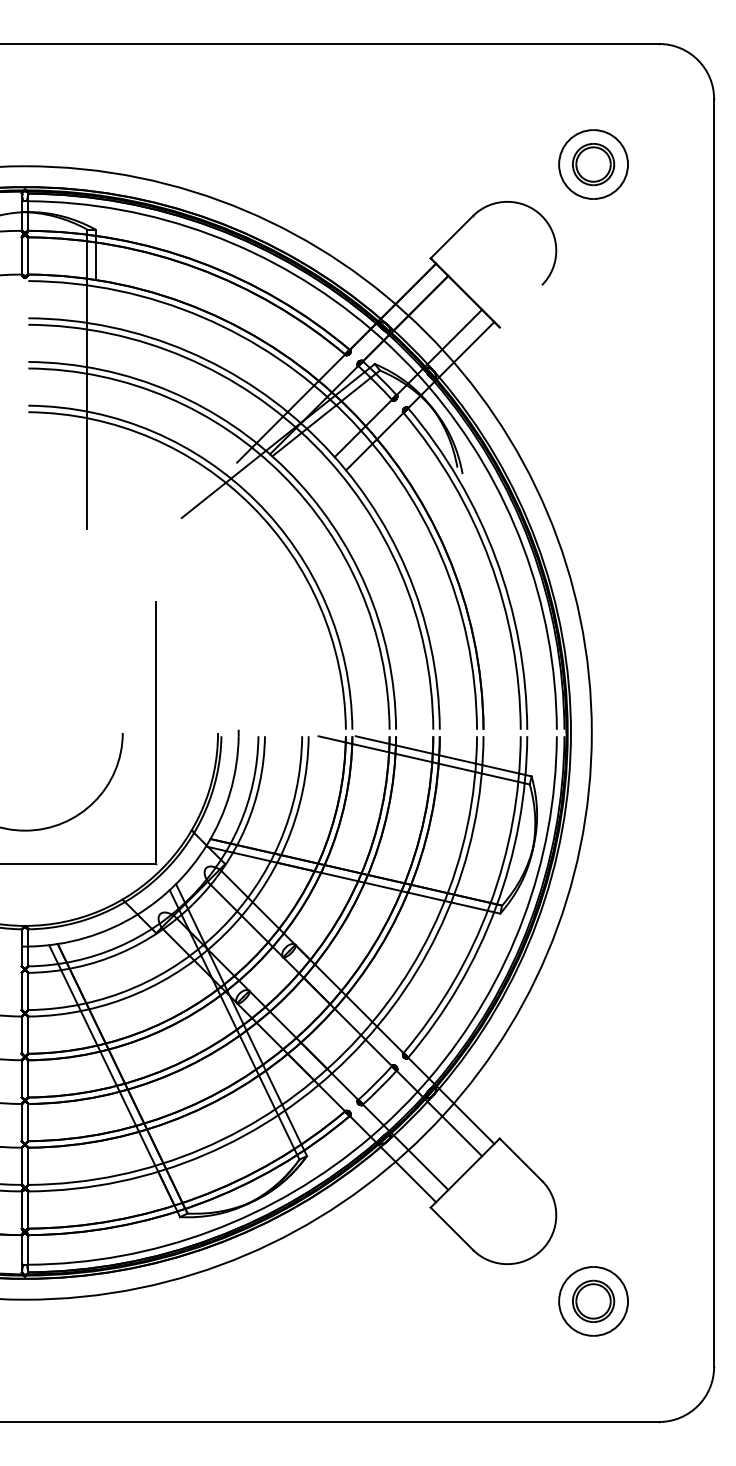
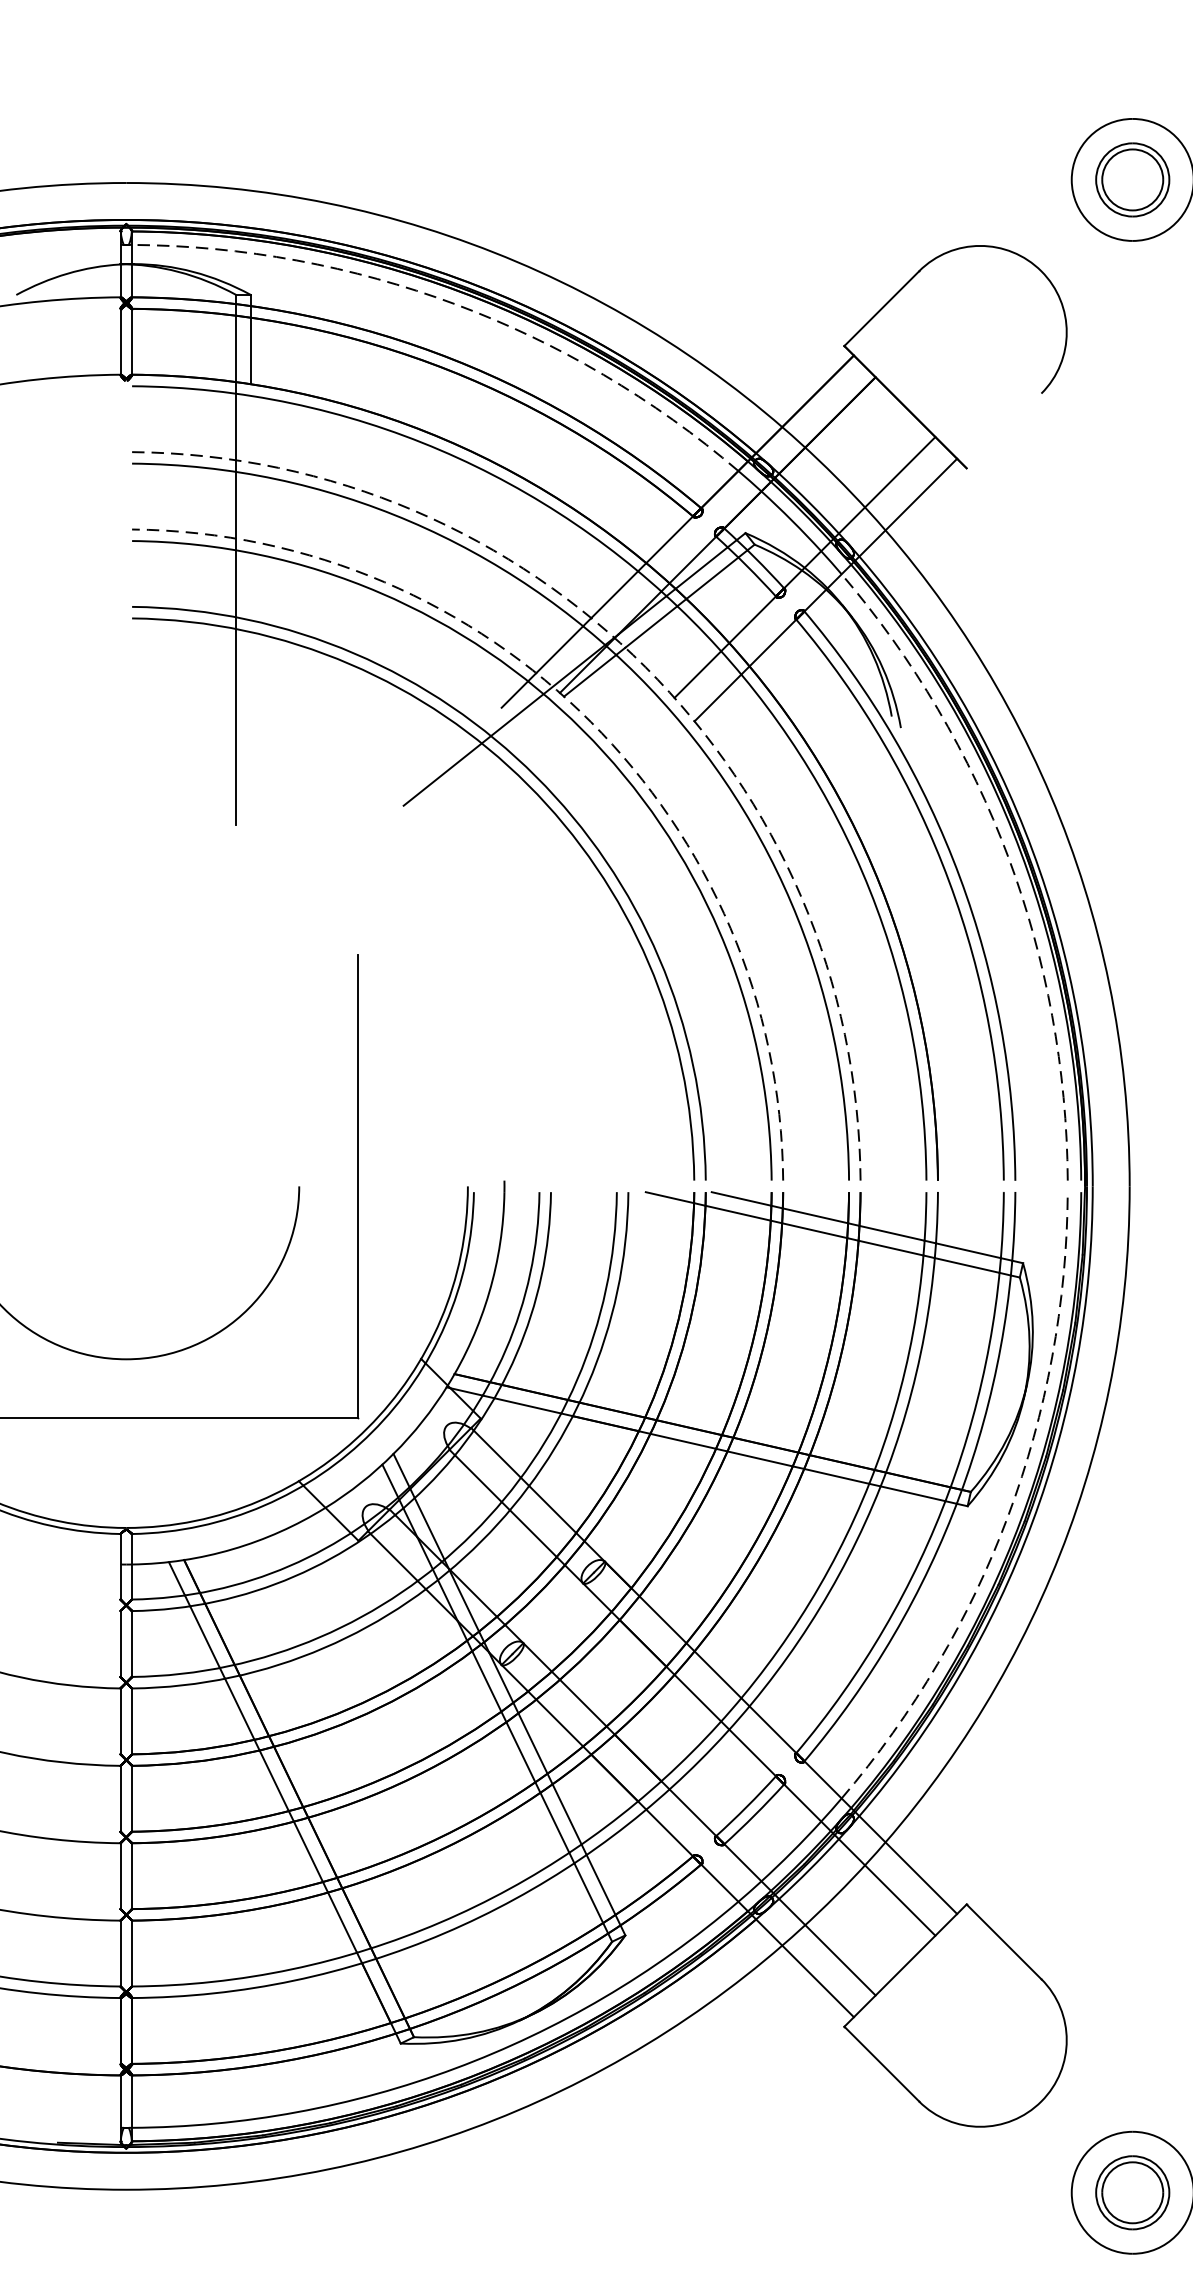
arc: (210, 234) -> (454, 303), solid -> dashed
arc: (318, 439) -> (645, 666), solid -> dashed
arc: (287, 470) -> (590, 721), solid -> dashed
arc: (523, 547) -> (1008, 857), solid -> dashed
arc: (523, 918) -> (1008, 1514), solid -> dashed

